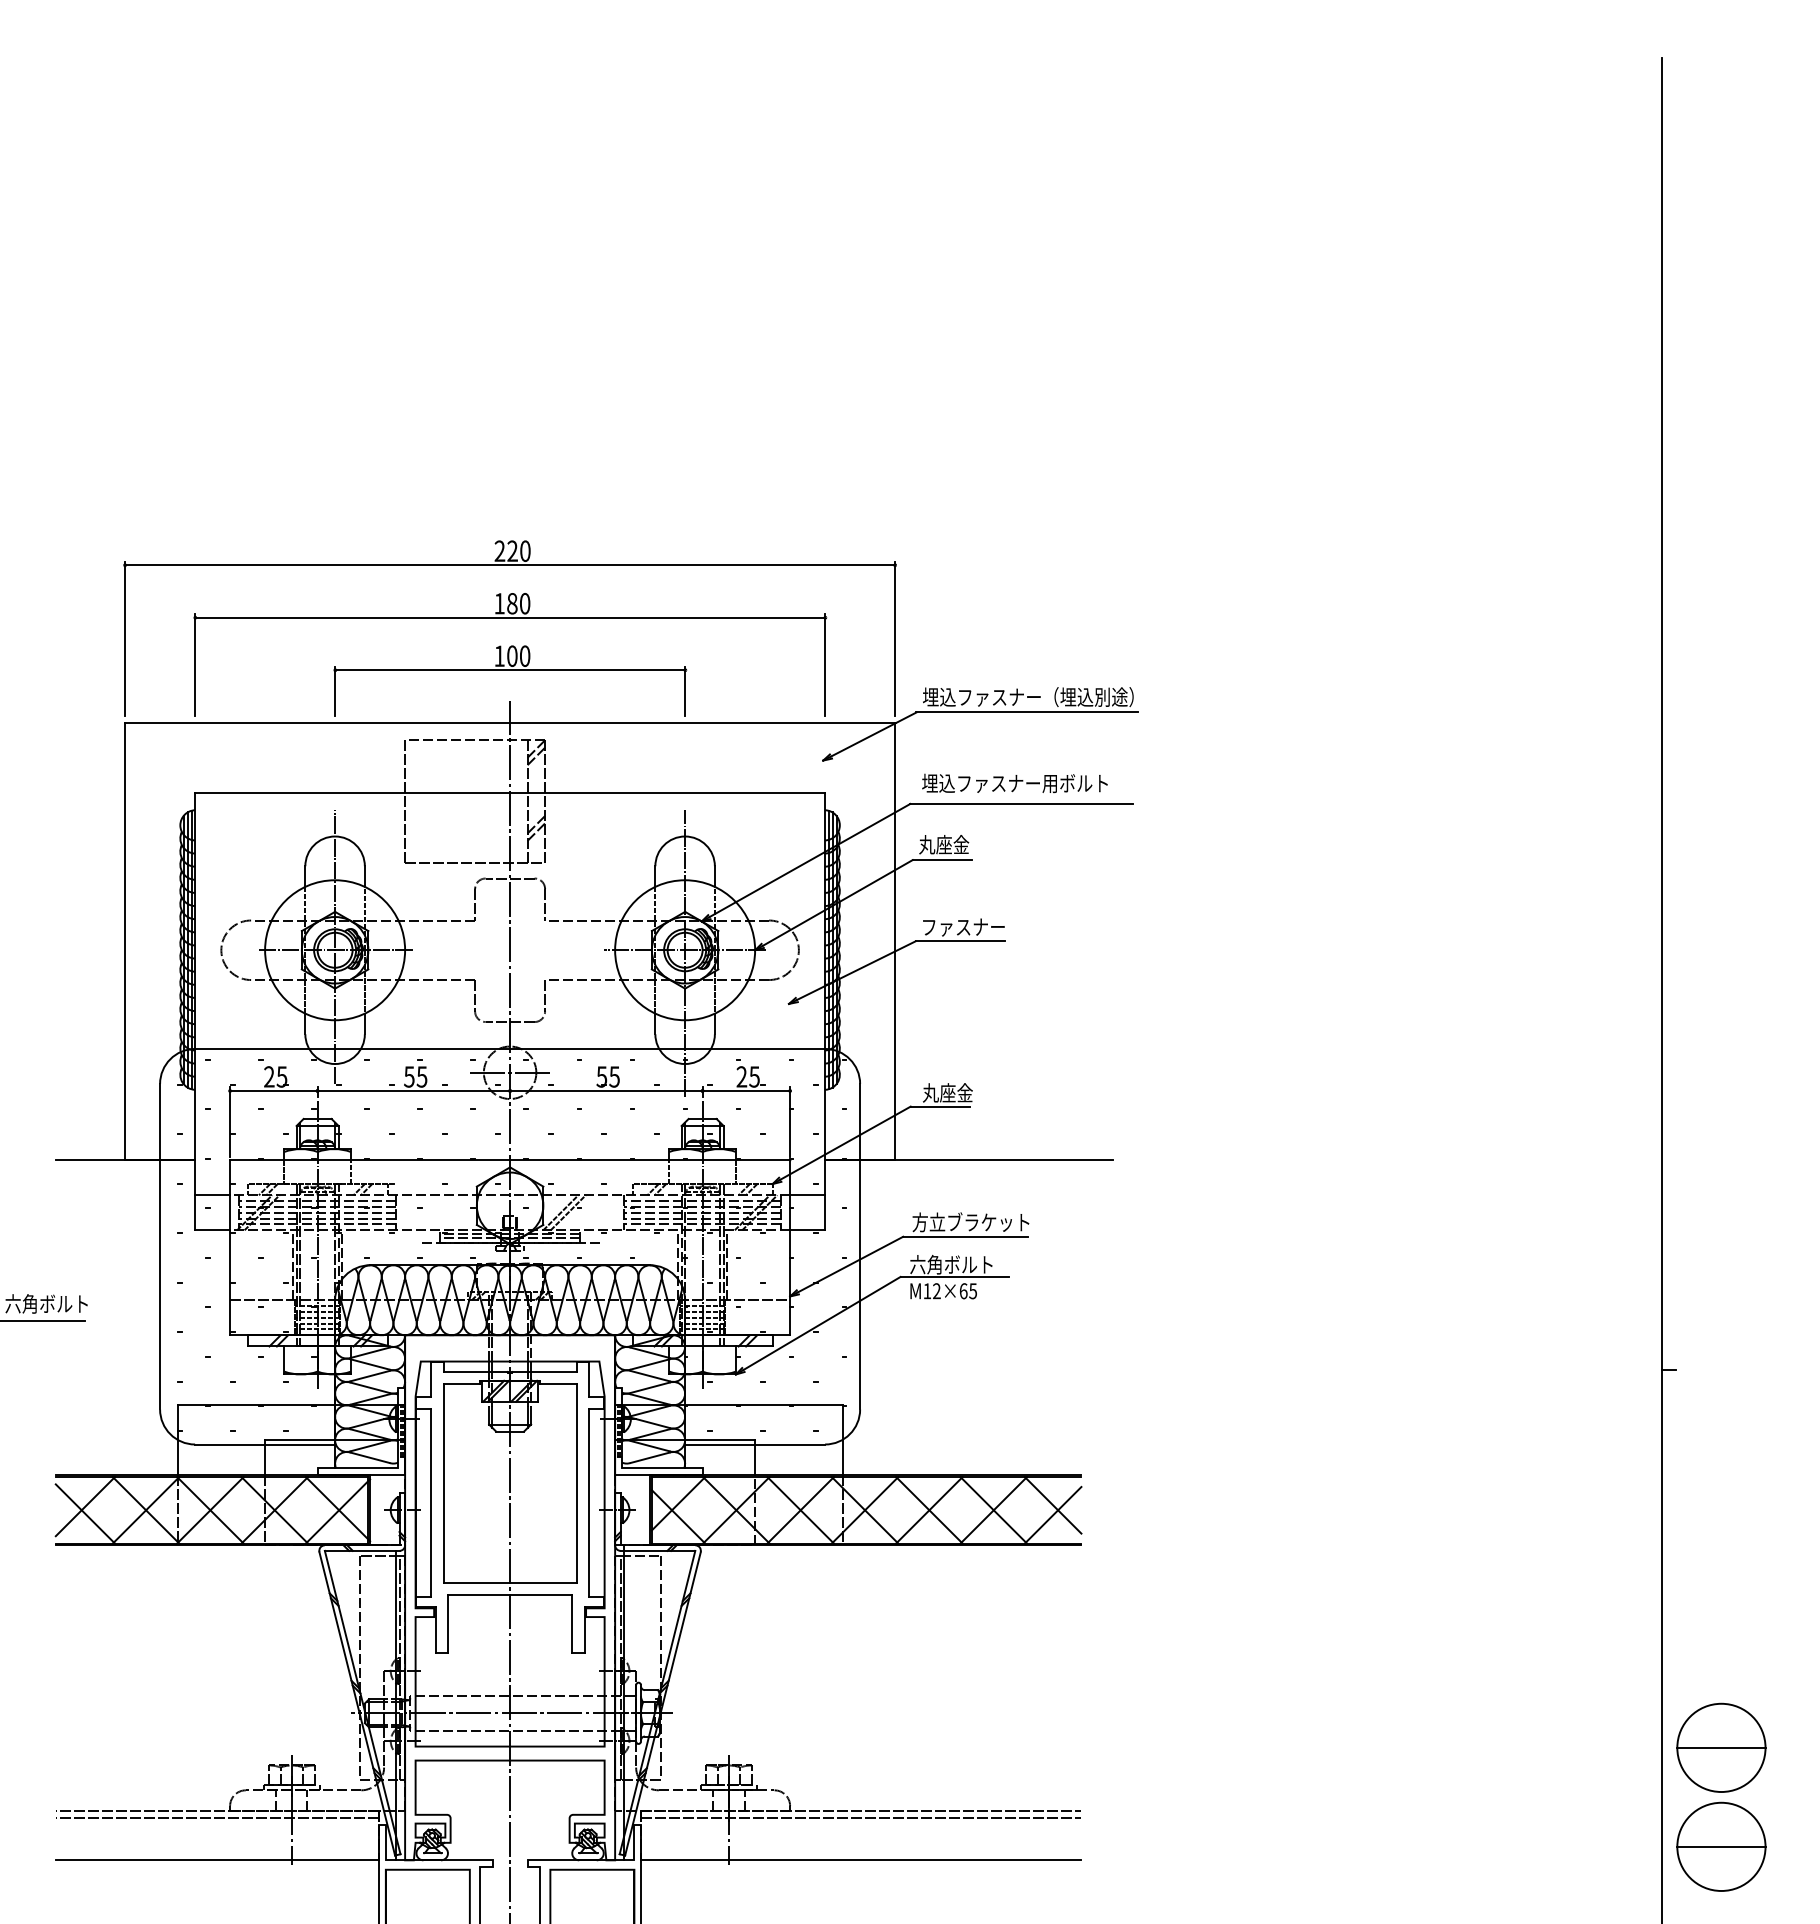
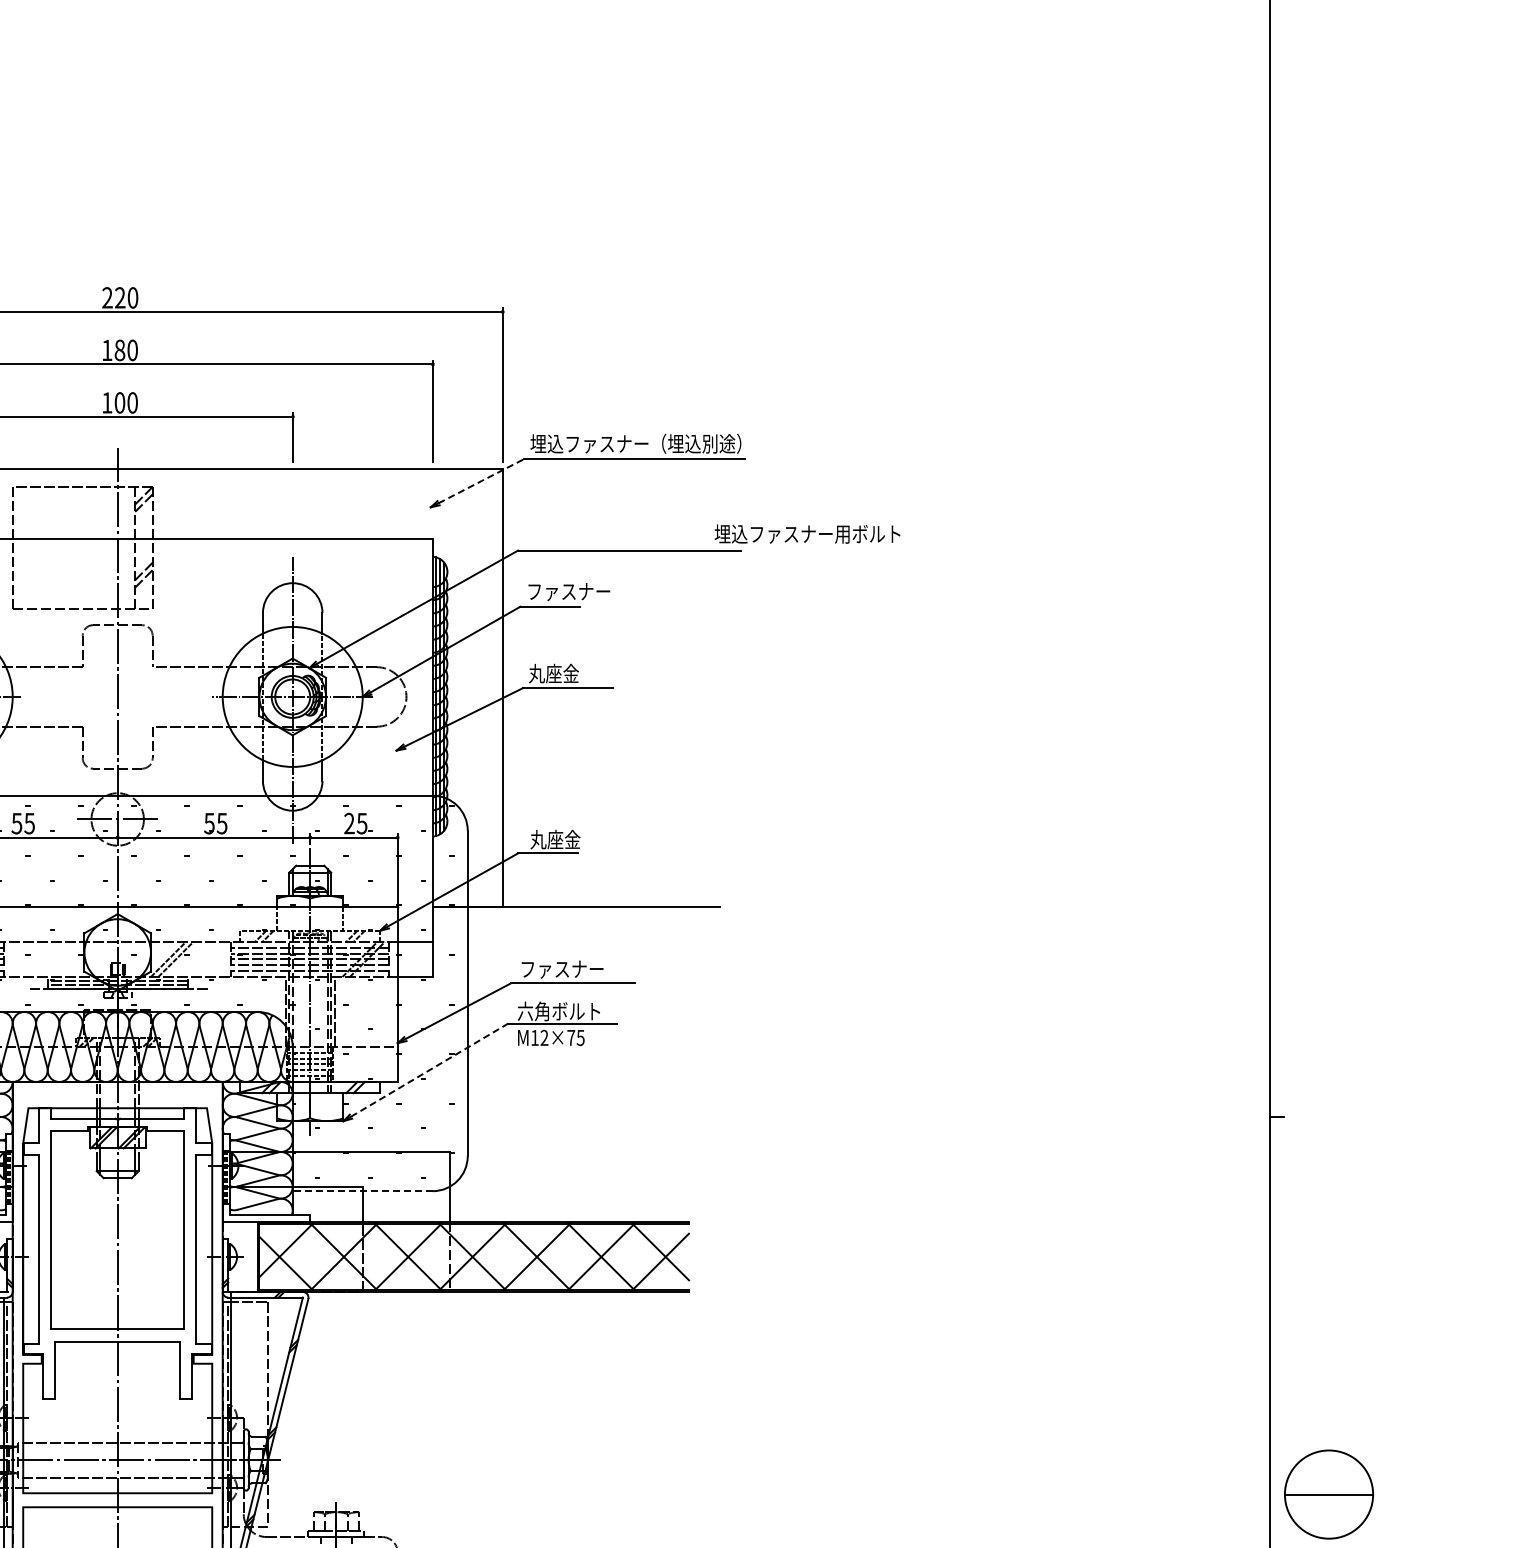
line: (874, 734) -> (482, 481), solid -> dashed
text: (1014, 783) -> (807, 534), moved
text: (960, 844) -> (568, 591), 丸座金 -> ファスナー
text: (962, 926) -> (570, 673), ファスナー -> 丸座金
text: (970, 1222) -> (578, 969), 方立ブラケット -> ファスナー
text: (963, 1291) -> (571, 1038), M12×65 -> M12×75
line: (822, 1323) -> (430, 1070), solid -> dashed
line: (754, 1444) -> (362, 1191), solid -> dashed

